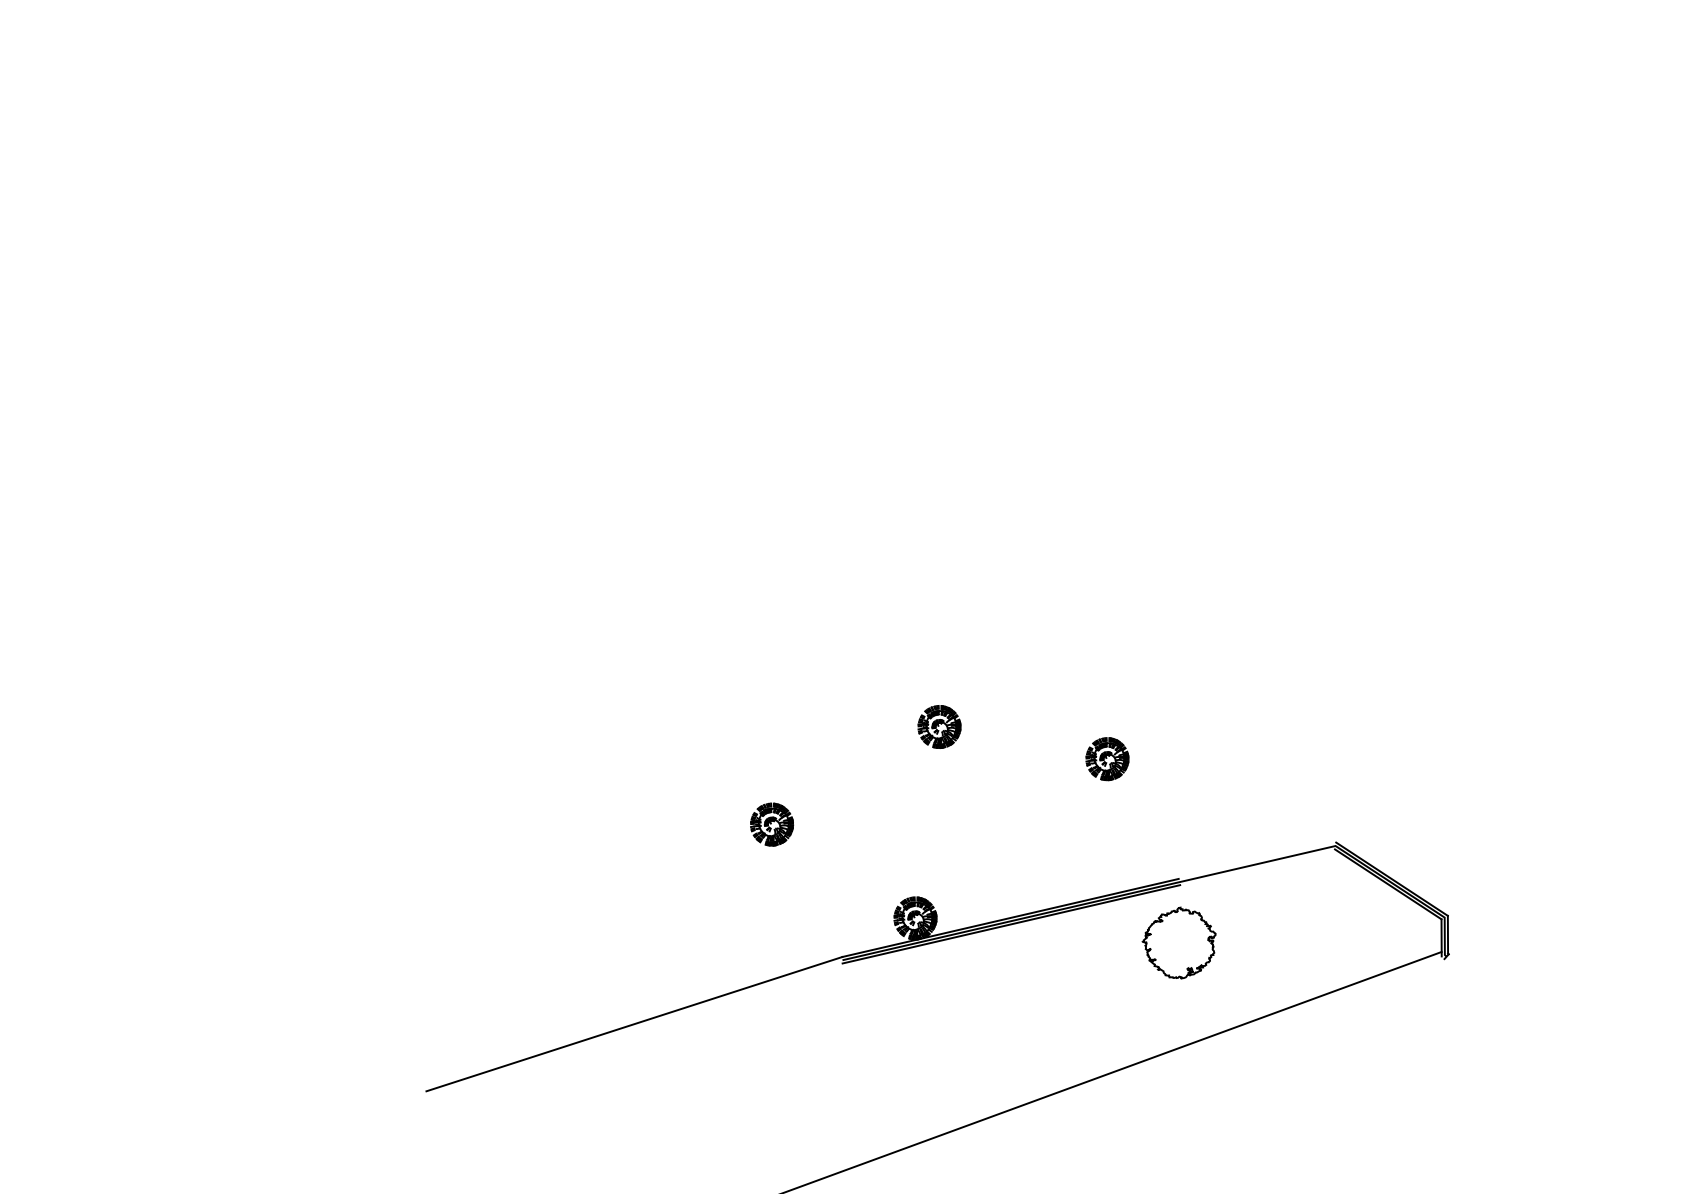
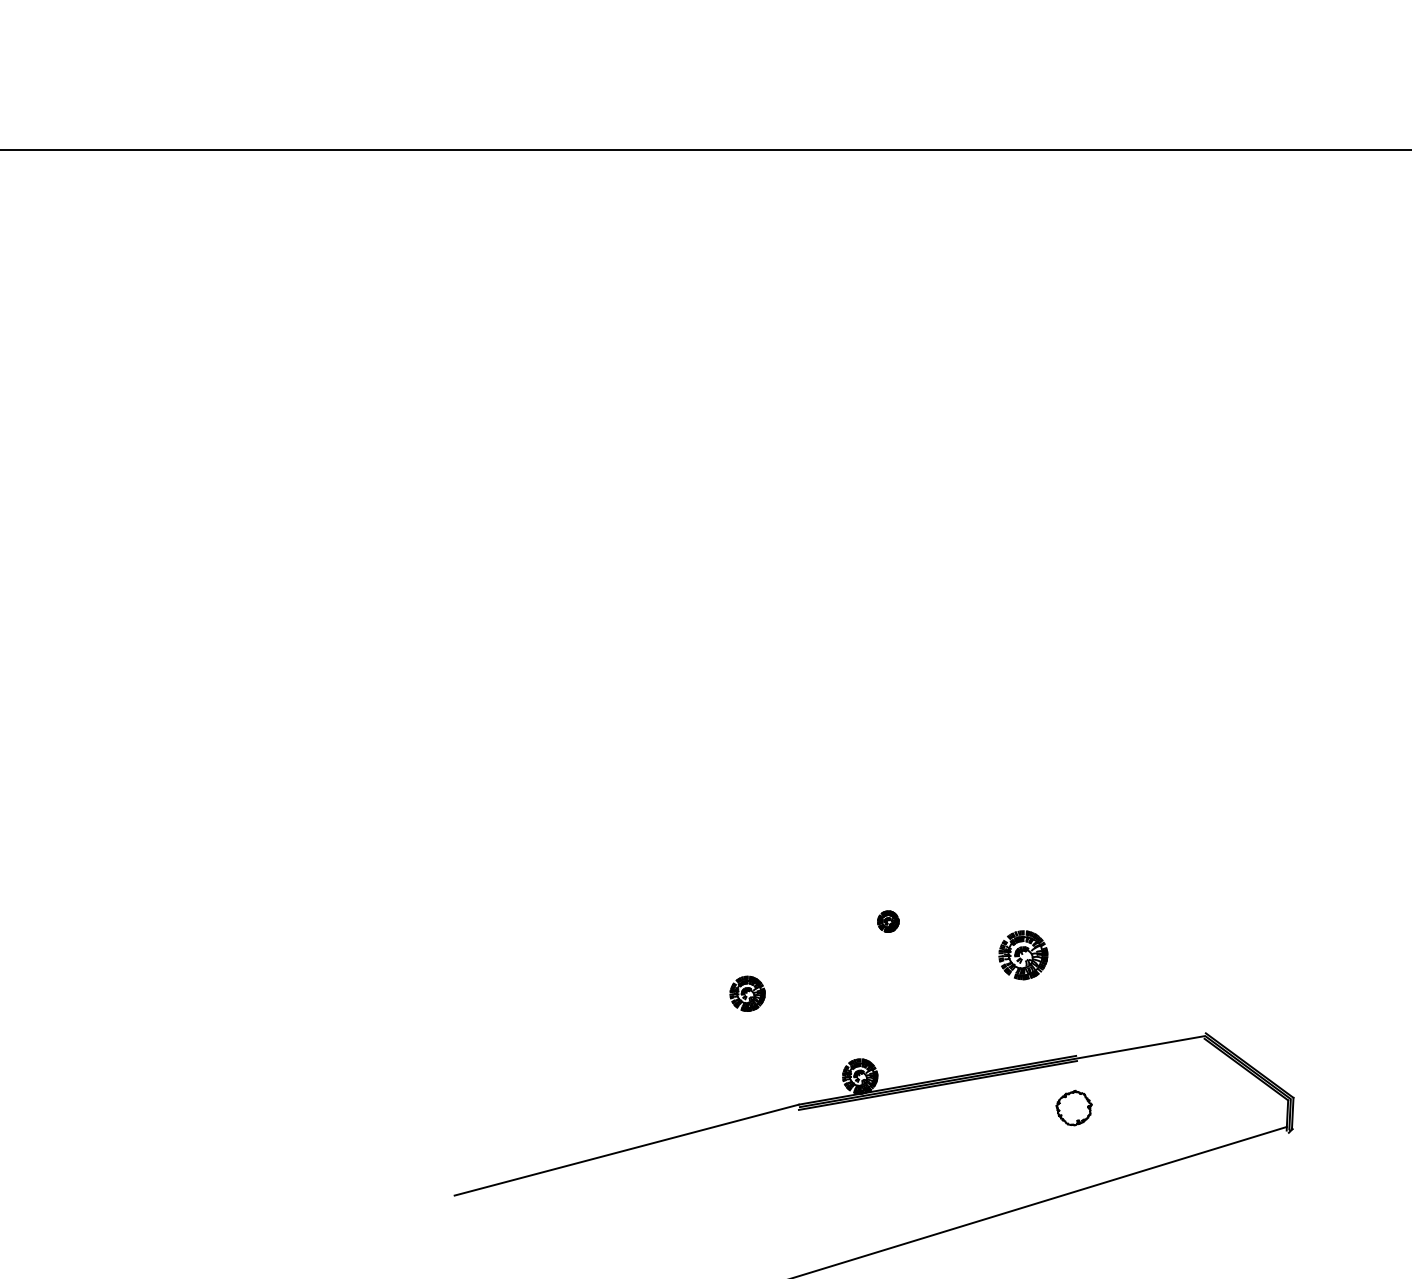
part: (939, 726) -> (888, 921), size x0.6
part: (1107, 759) -> (1023, 955), size x1.4
part: (1178, 942) -> (1073, 1107), size x0.6

